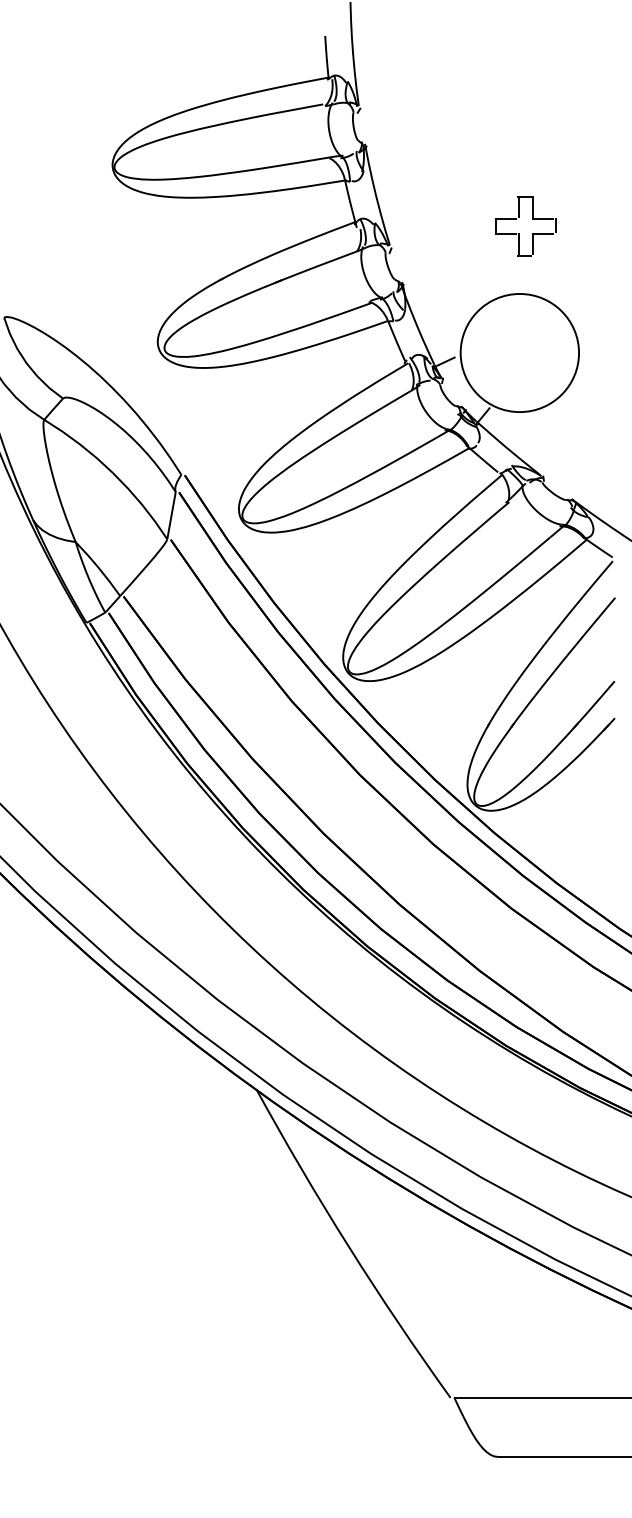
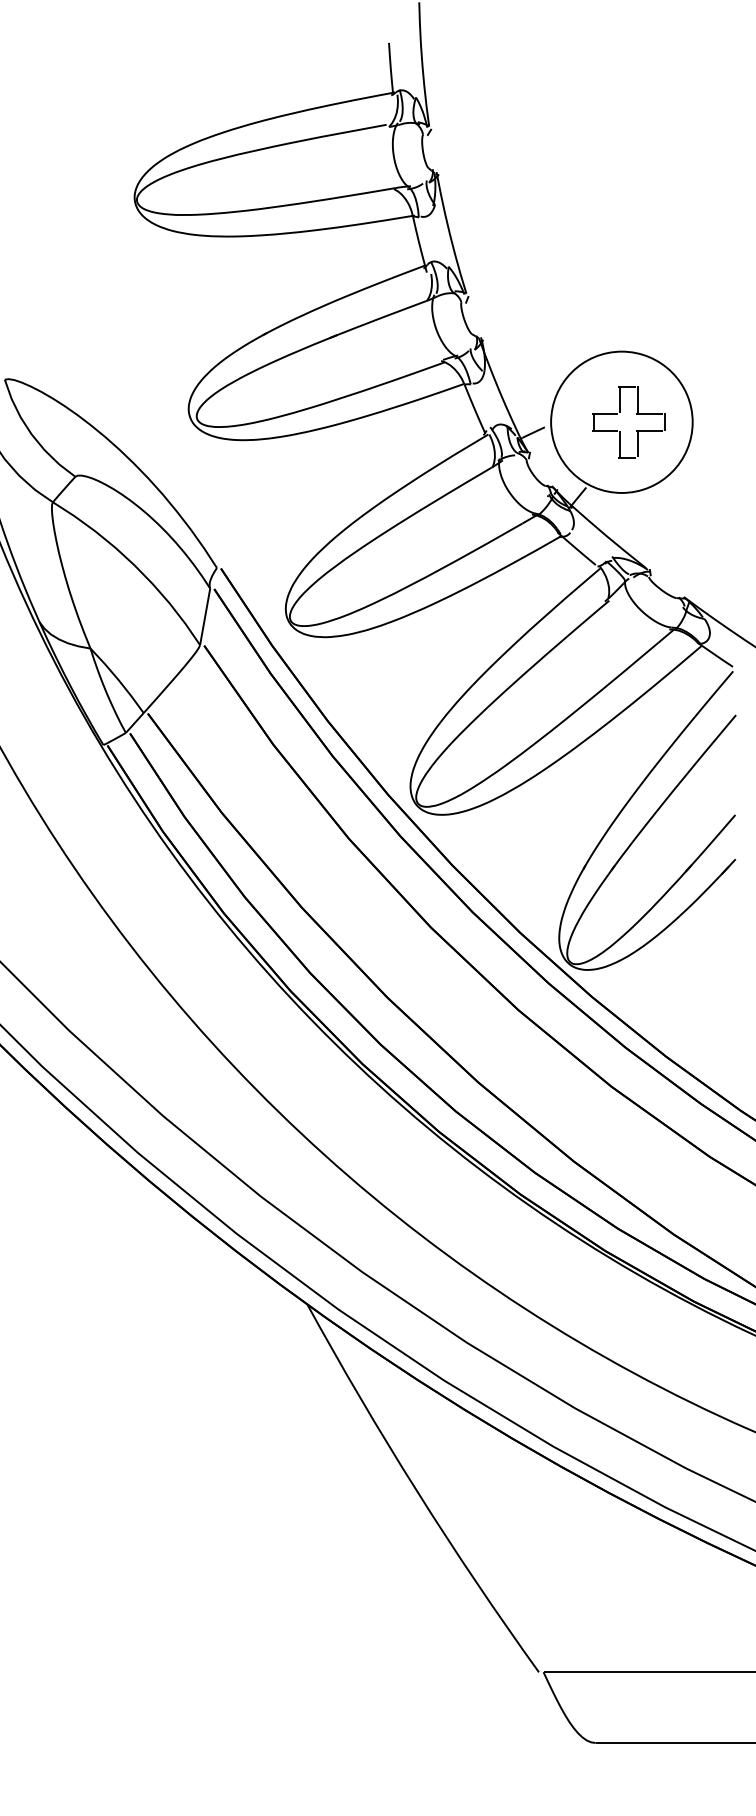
part: (519, 233) -> (621, 431), moved

